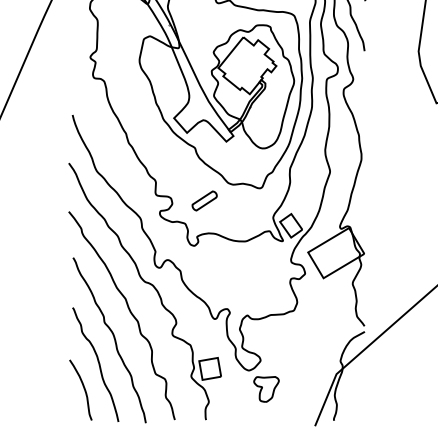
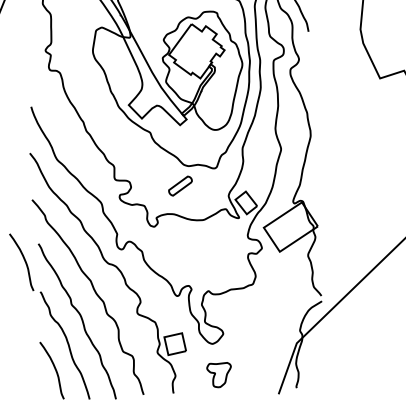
part: (204, 200) -> (180, 185), moved
curve: (57, 274) -> (24, 260), added
part: (266, 389) -> (219, 375), moved

